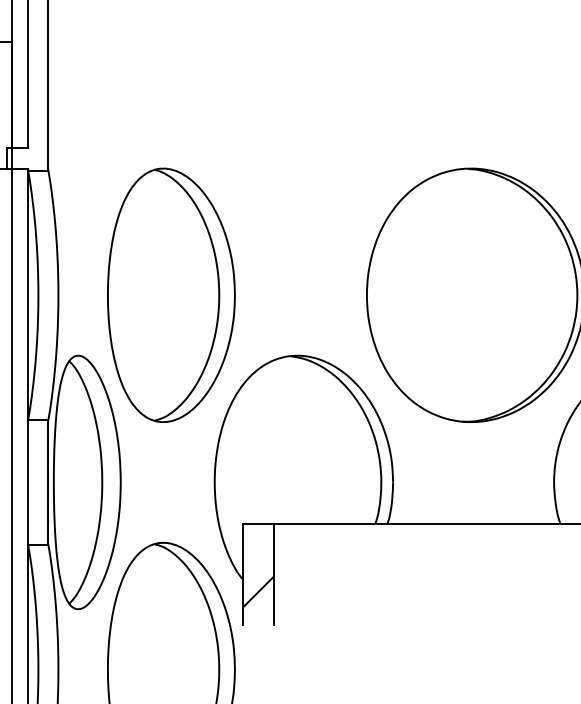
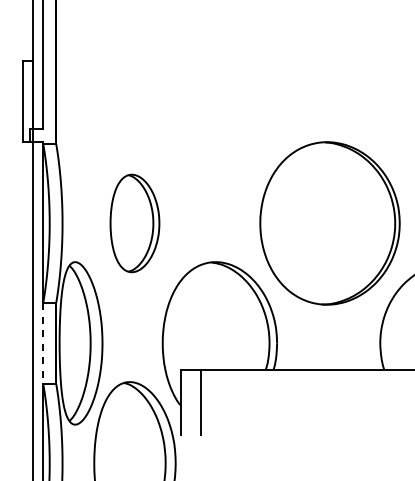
part: (170, 295) -> (134, 223), size x0.6
line: (27, 482) -> (42, 343), solid -> dashed
hatch: (258, 591) -> (190, 413), removed

